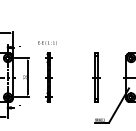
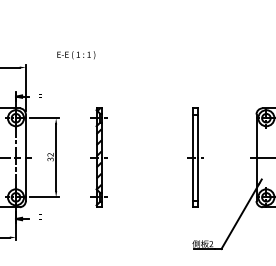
text: (47, 42) -> (76, 53), moved

